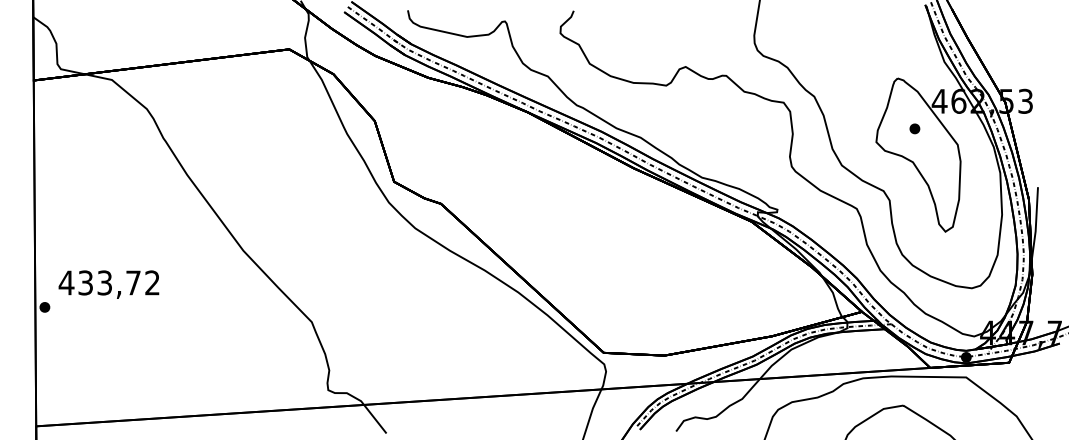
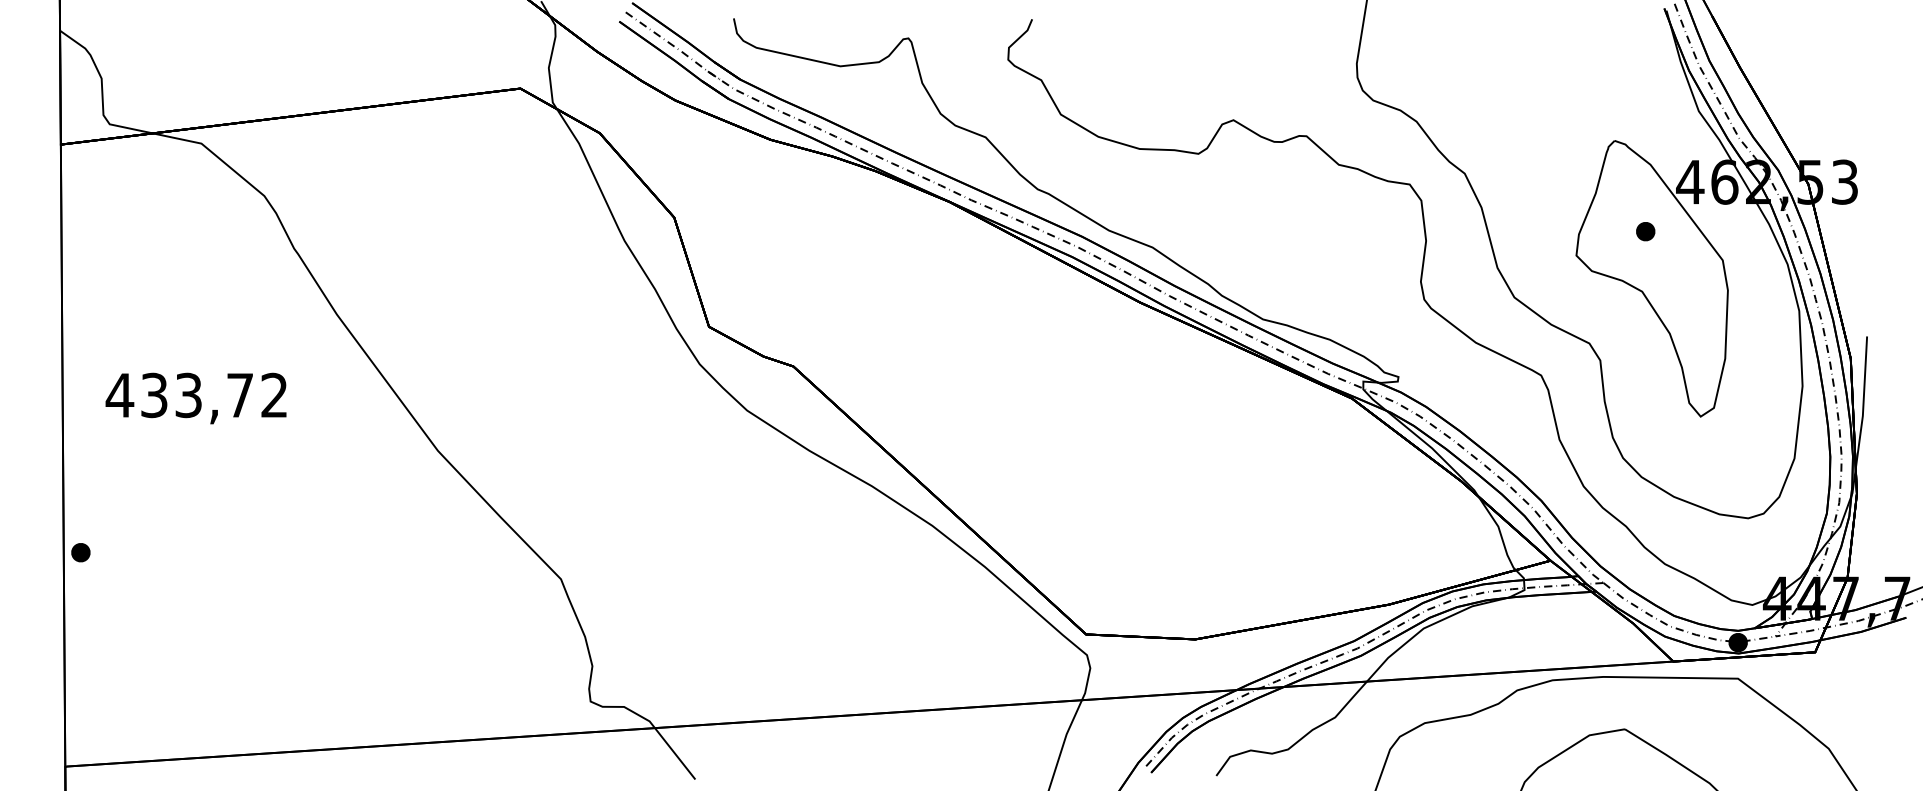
text: (108, 284) -> (195, 398), moved

